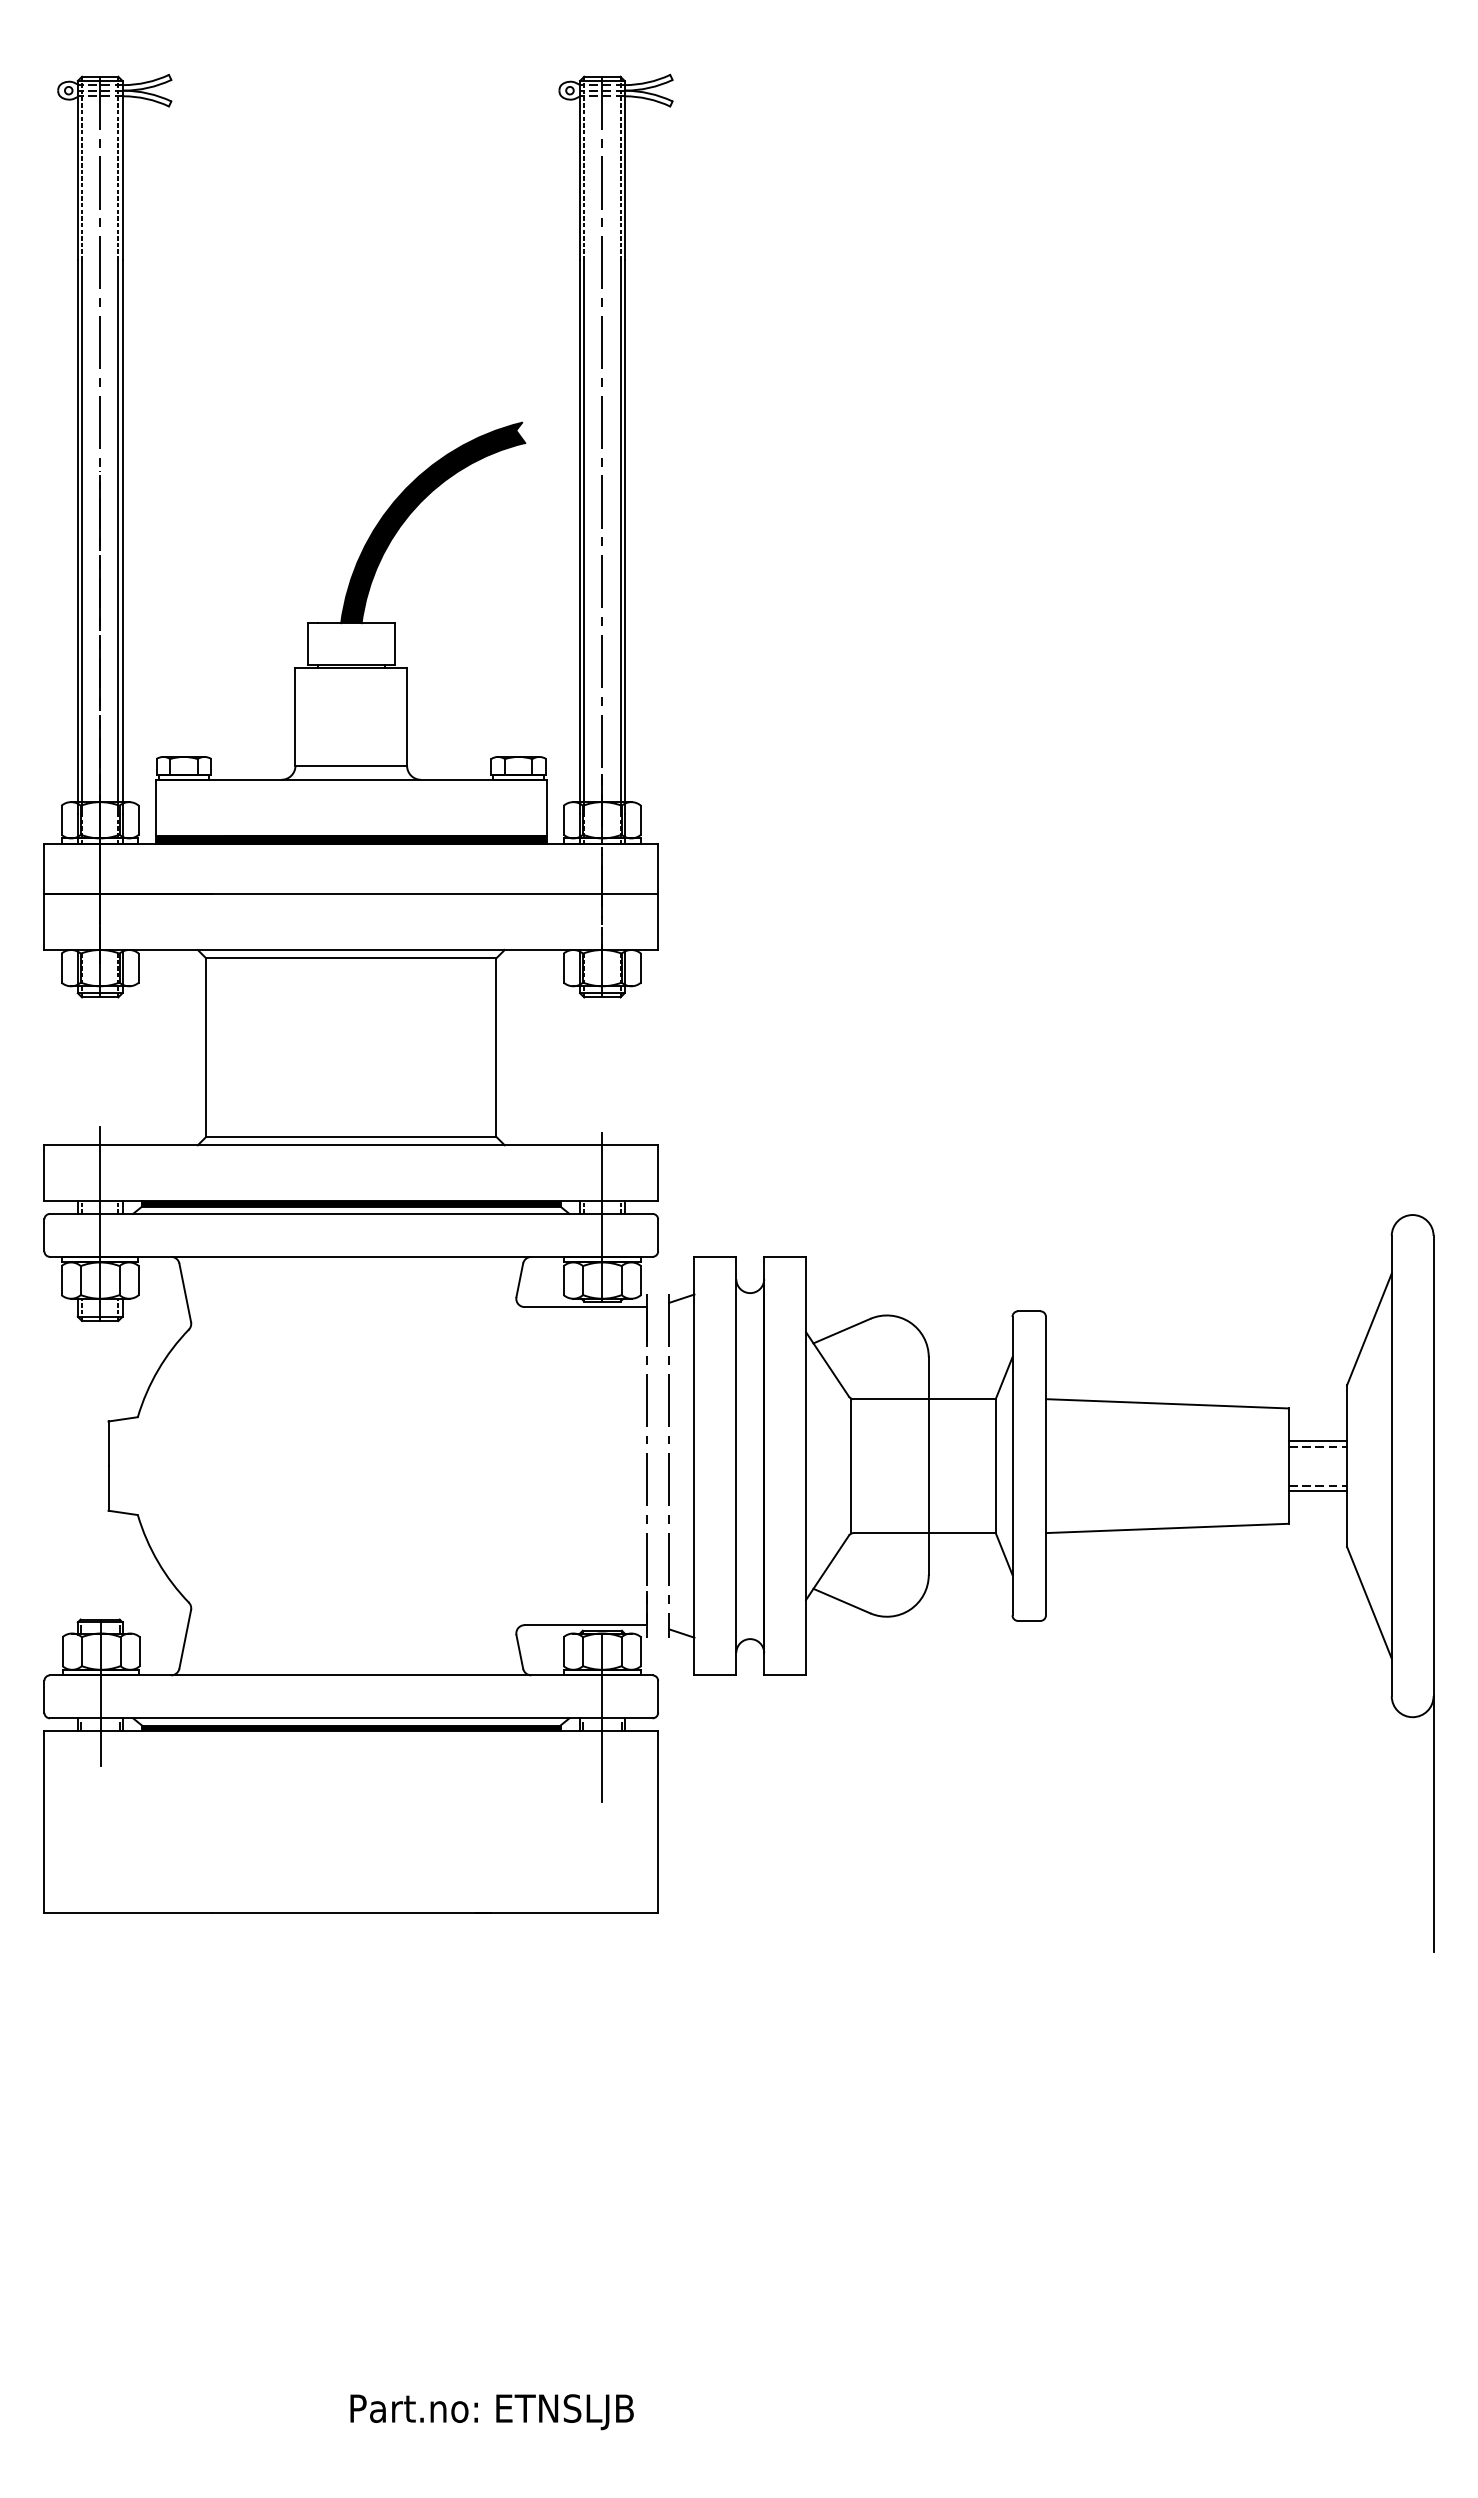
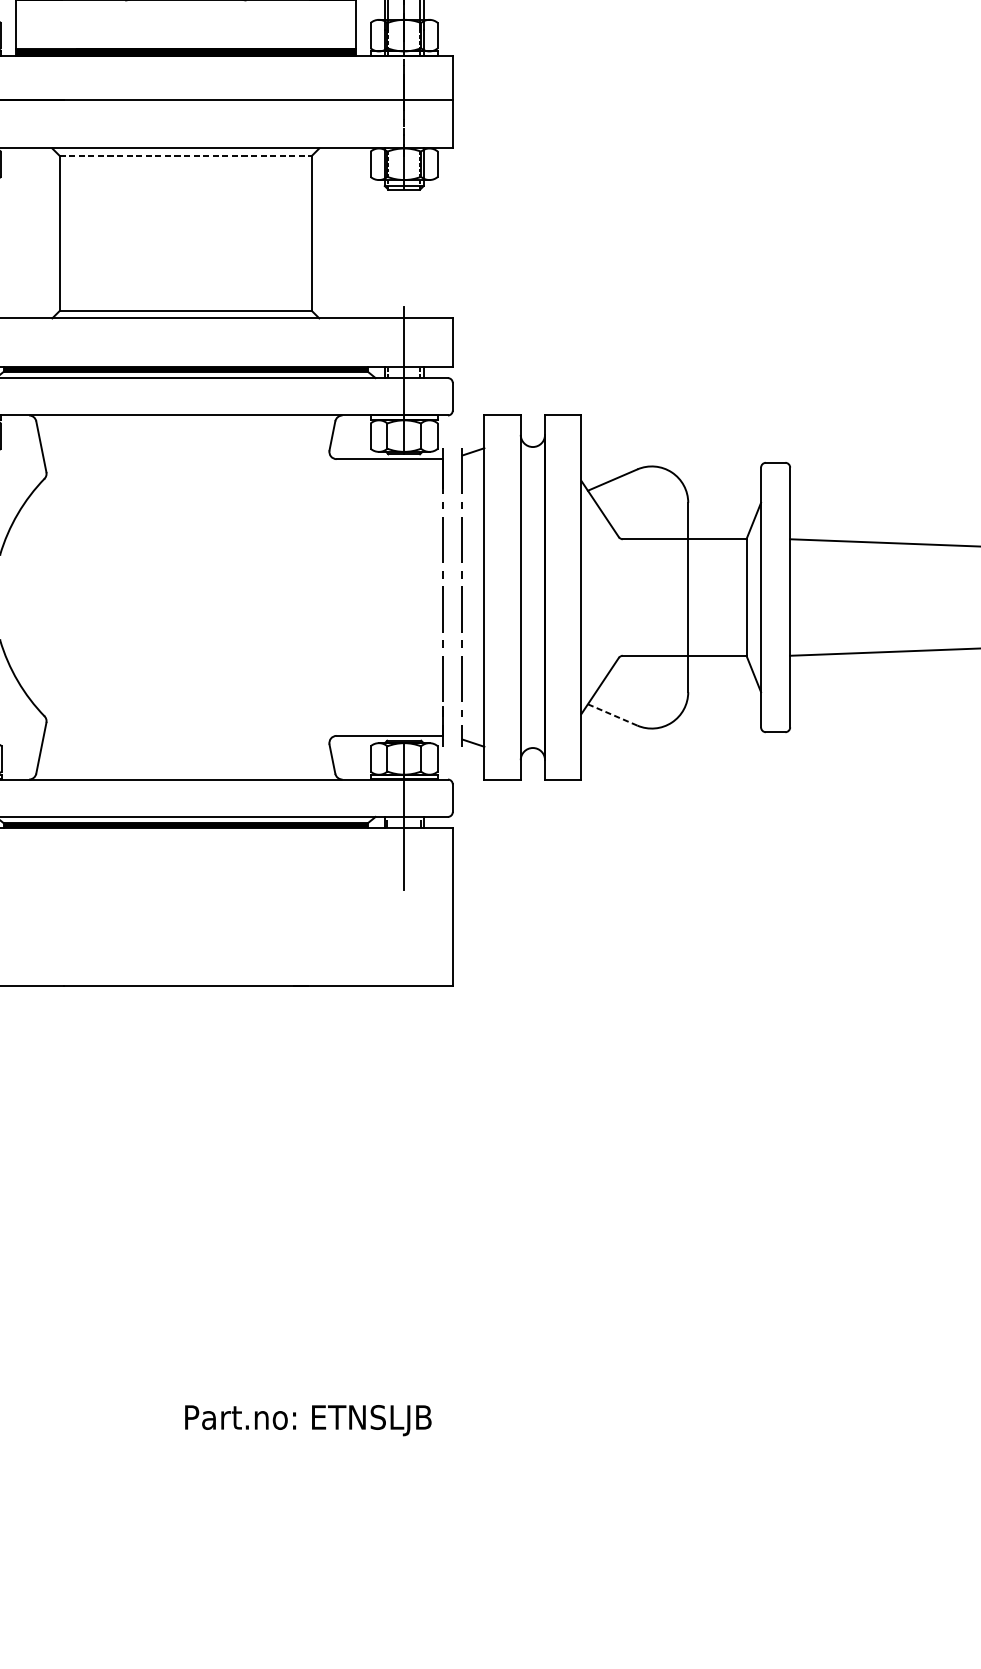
line: (351, 958) -> (186, 155), solid -> dashed
line: (850, 1466) -> (620, 597), removed
line: (841, 1601) -> (612, 715), solid -> dashed

